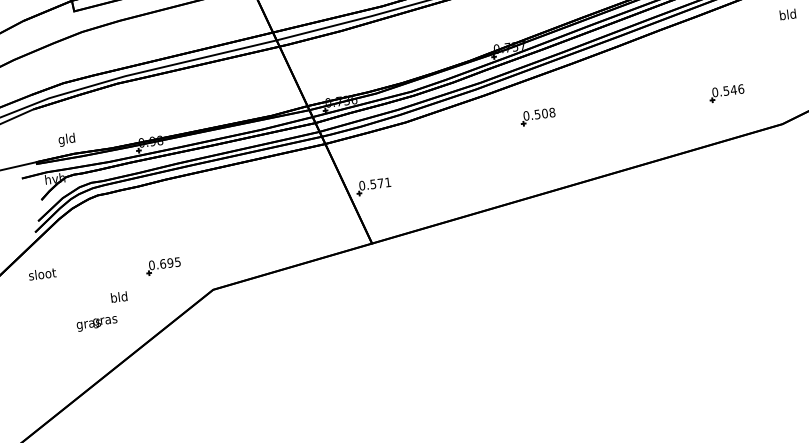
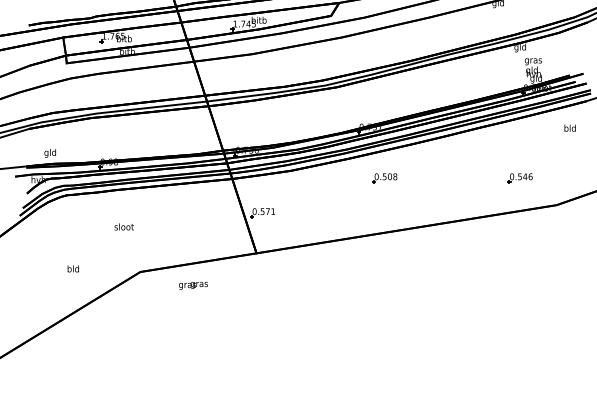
part: (162, 267) -> (106, 251), removed
text: (41, 273) -> (123, 226), moved
text: (97, 323) -> (193, 285), moved

